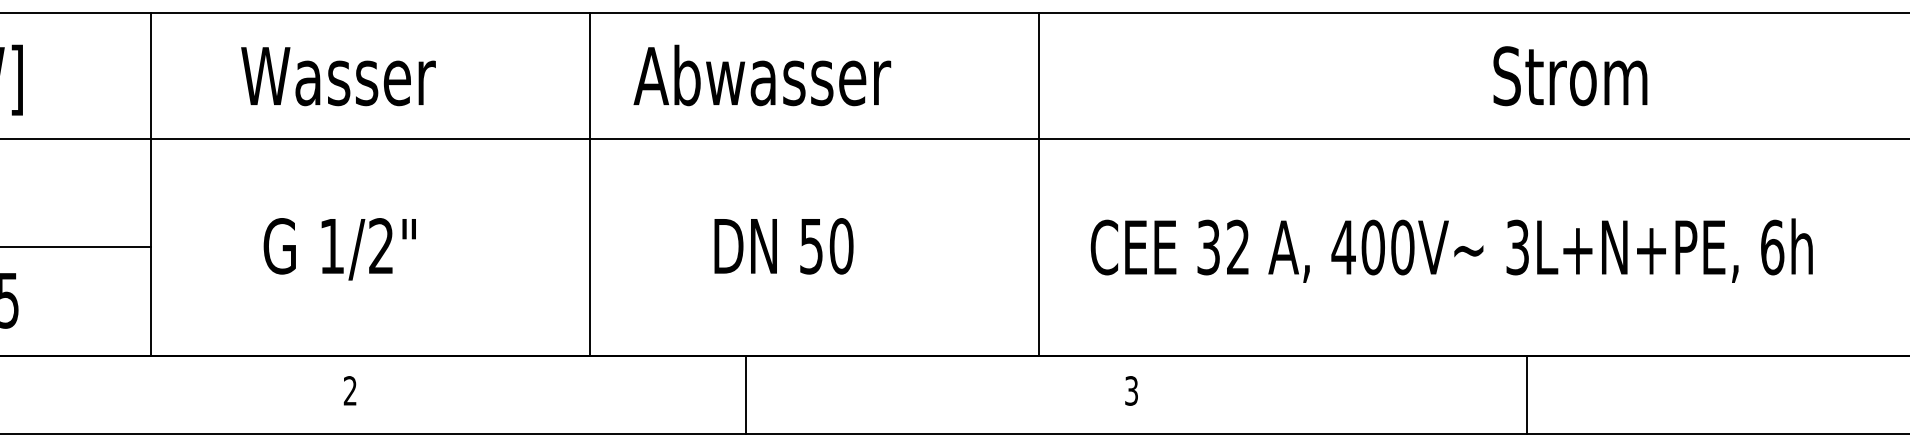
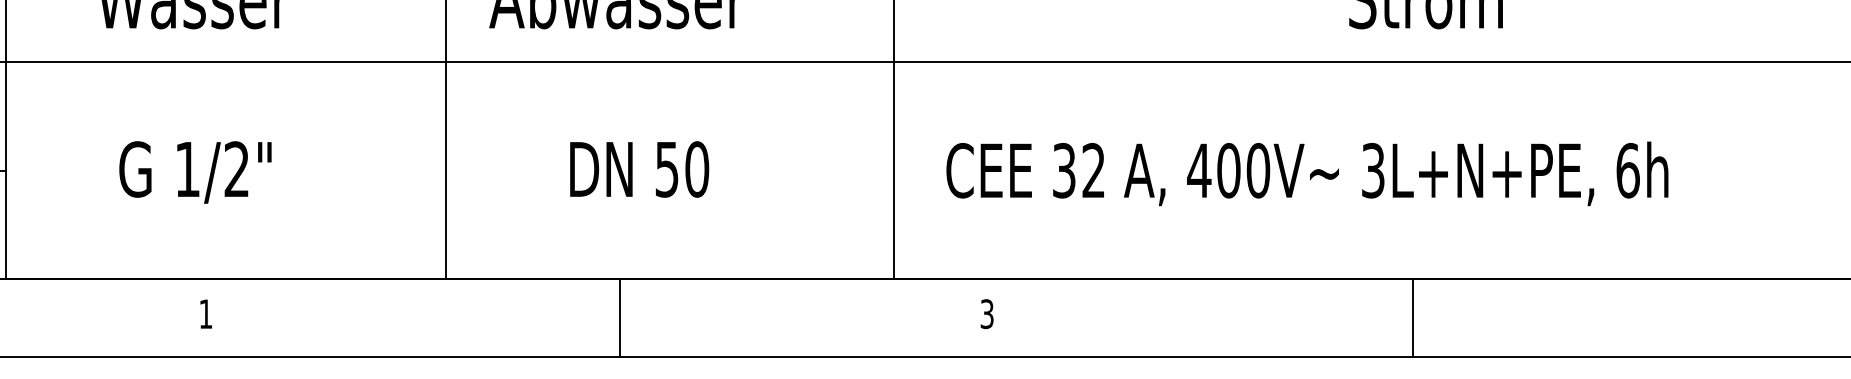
text: (349, 390) -> (205, 313), 2 -> 1
line: (745, 394) -> (620, 317), moved
line: (1526, 394) -> (1413, 317), moved

